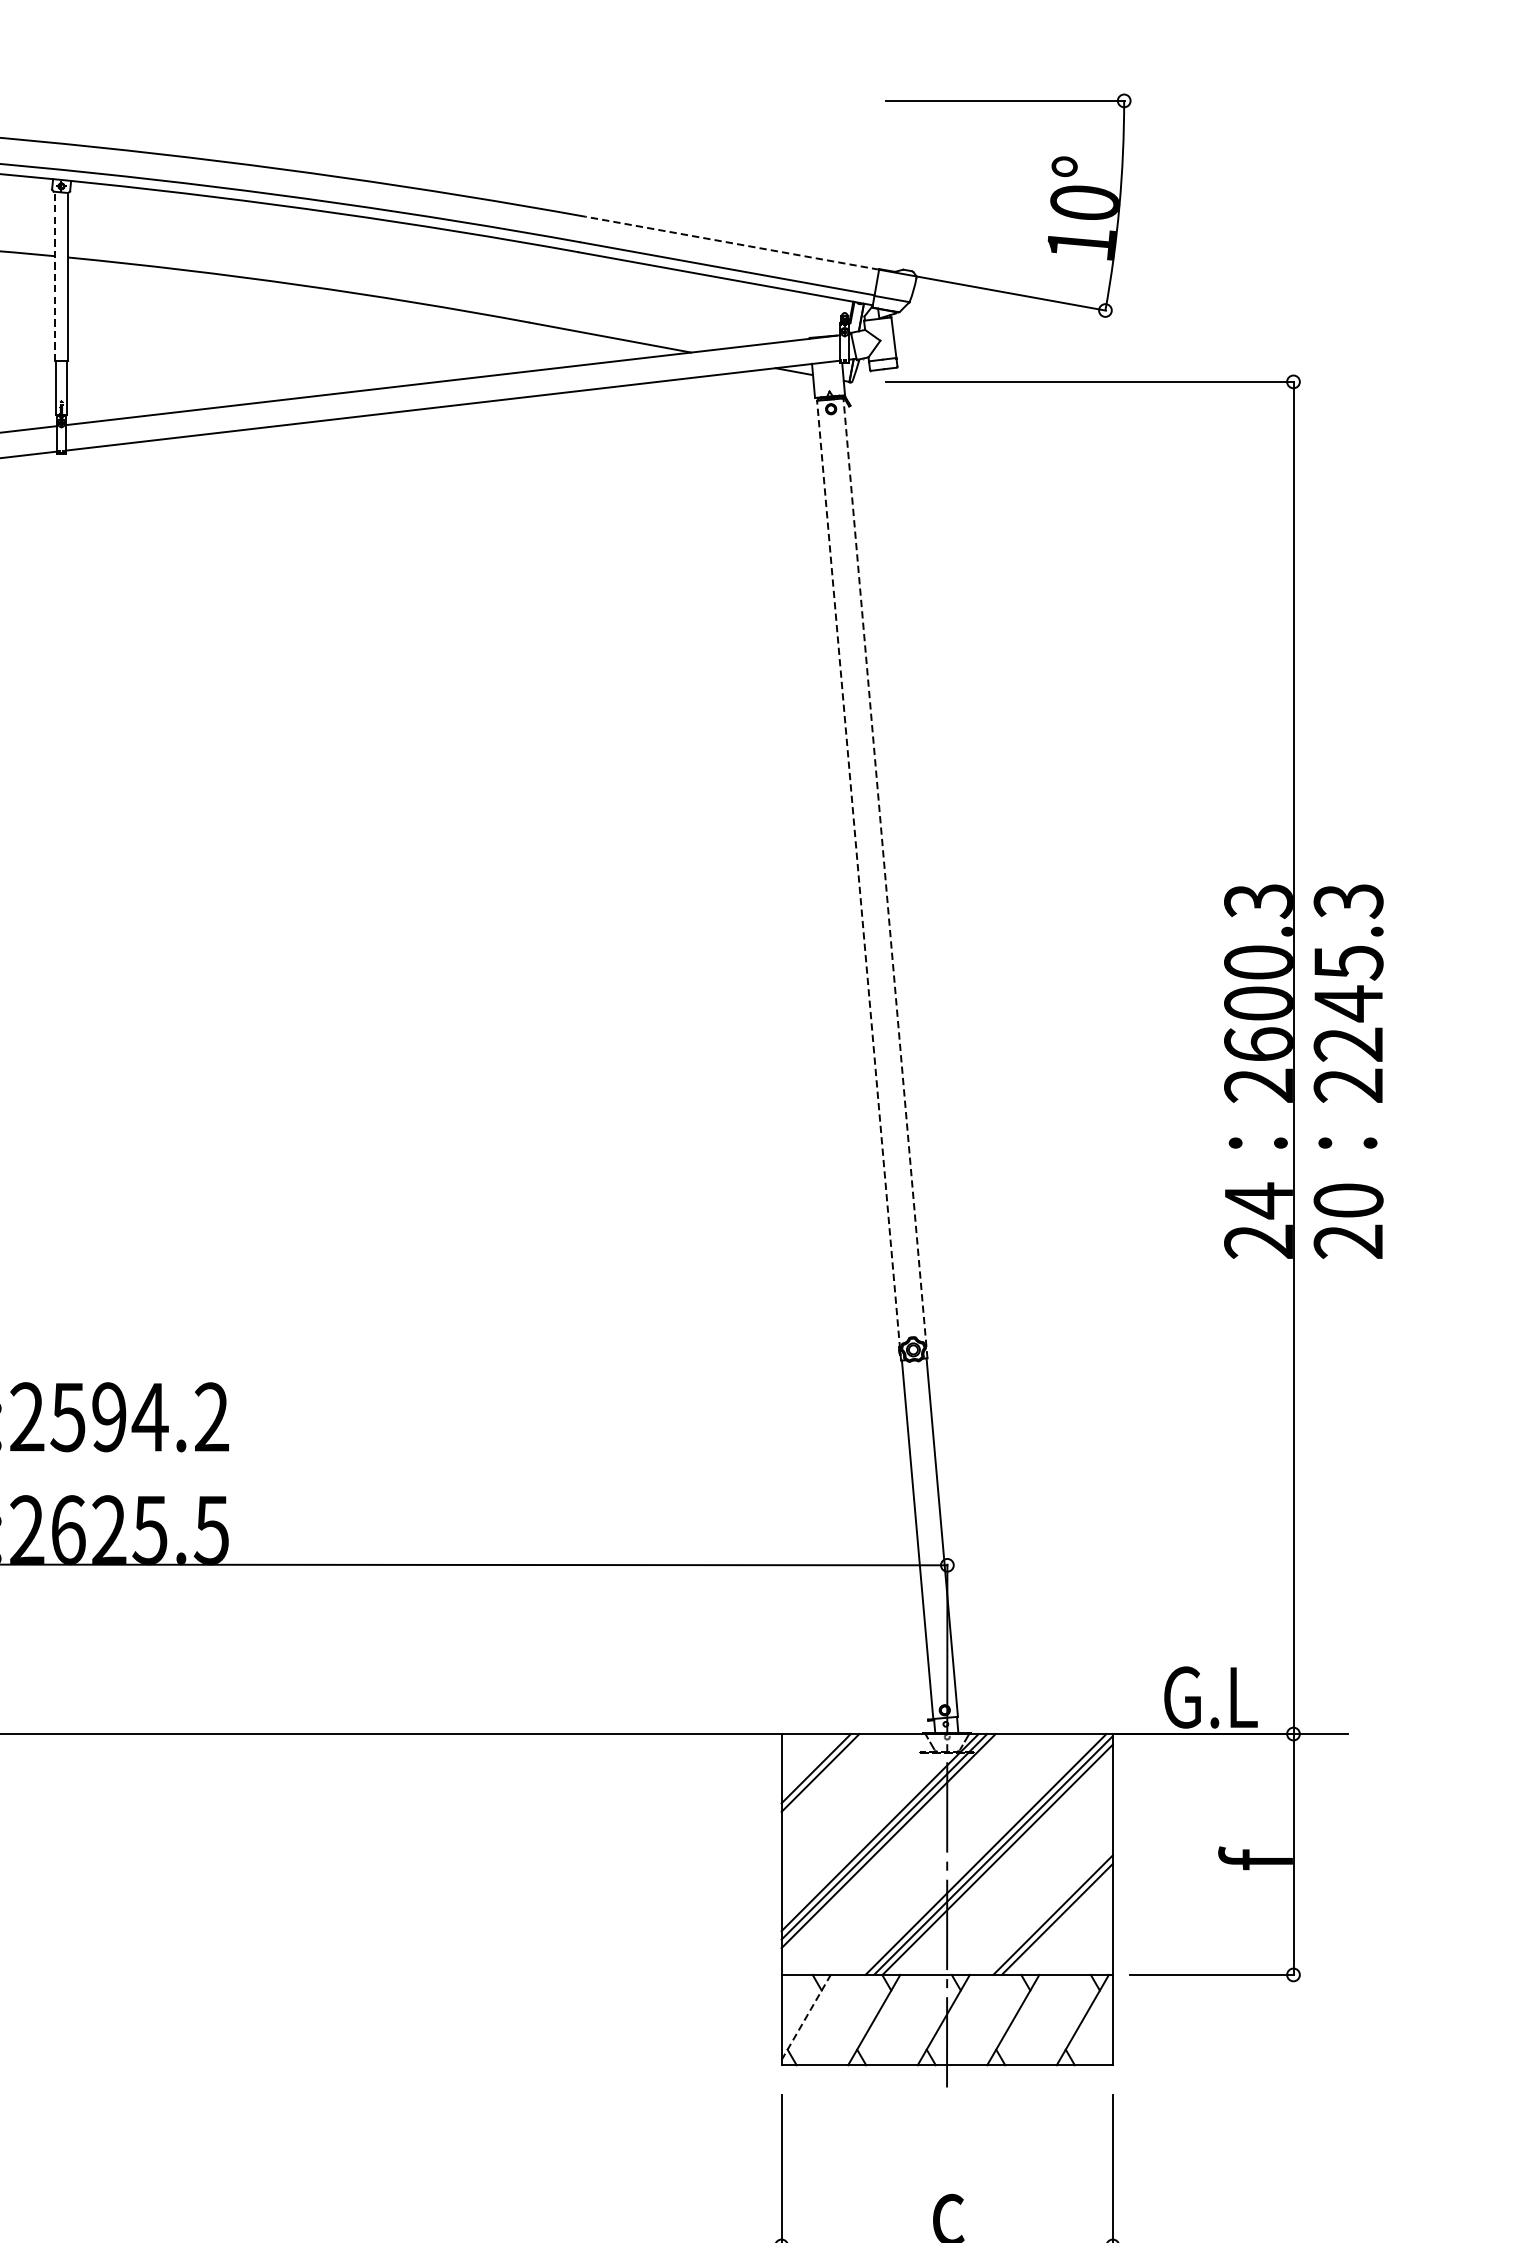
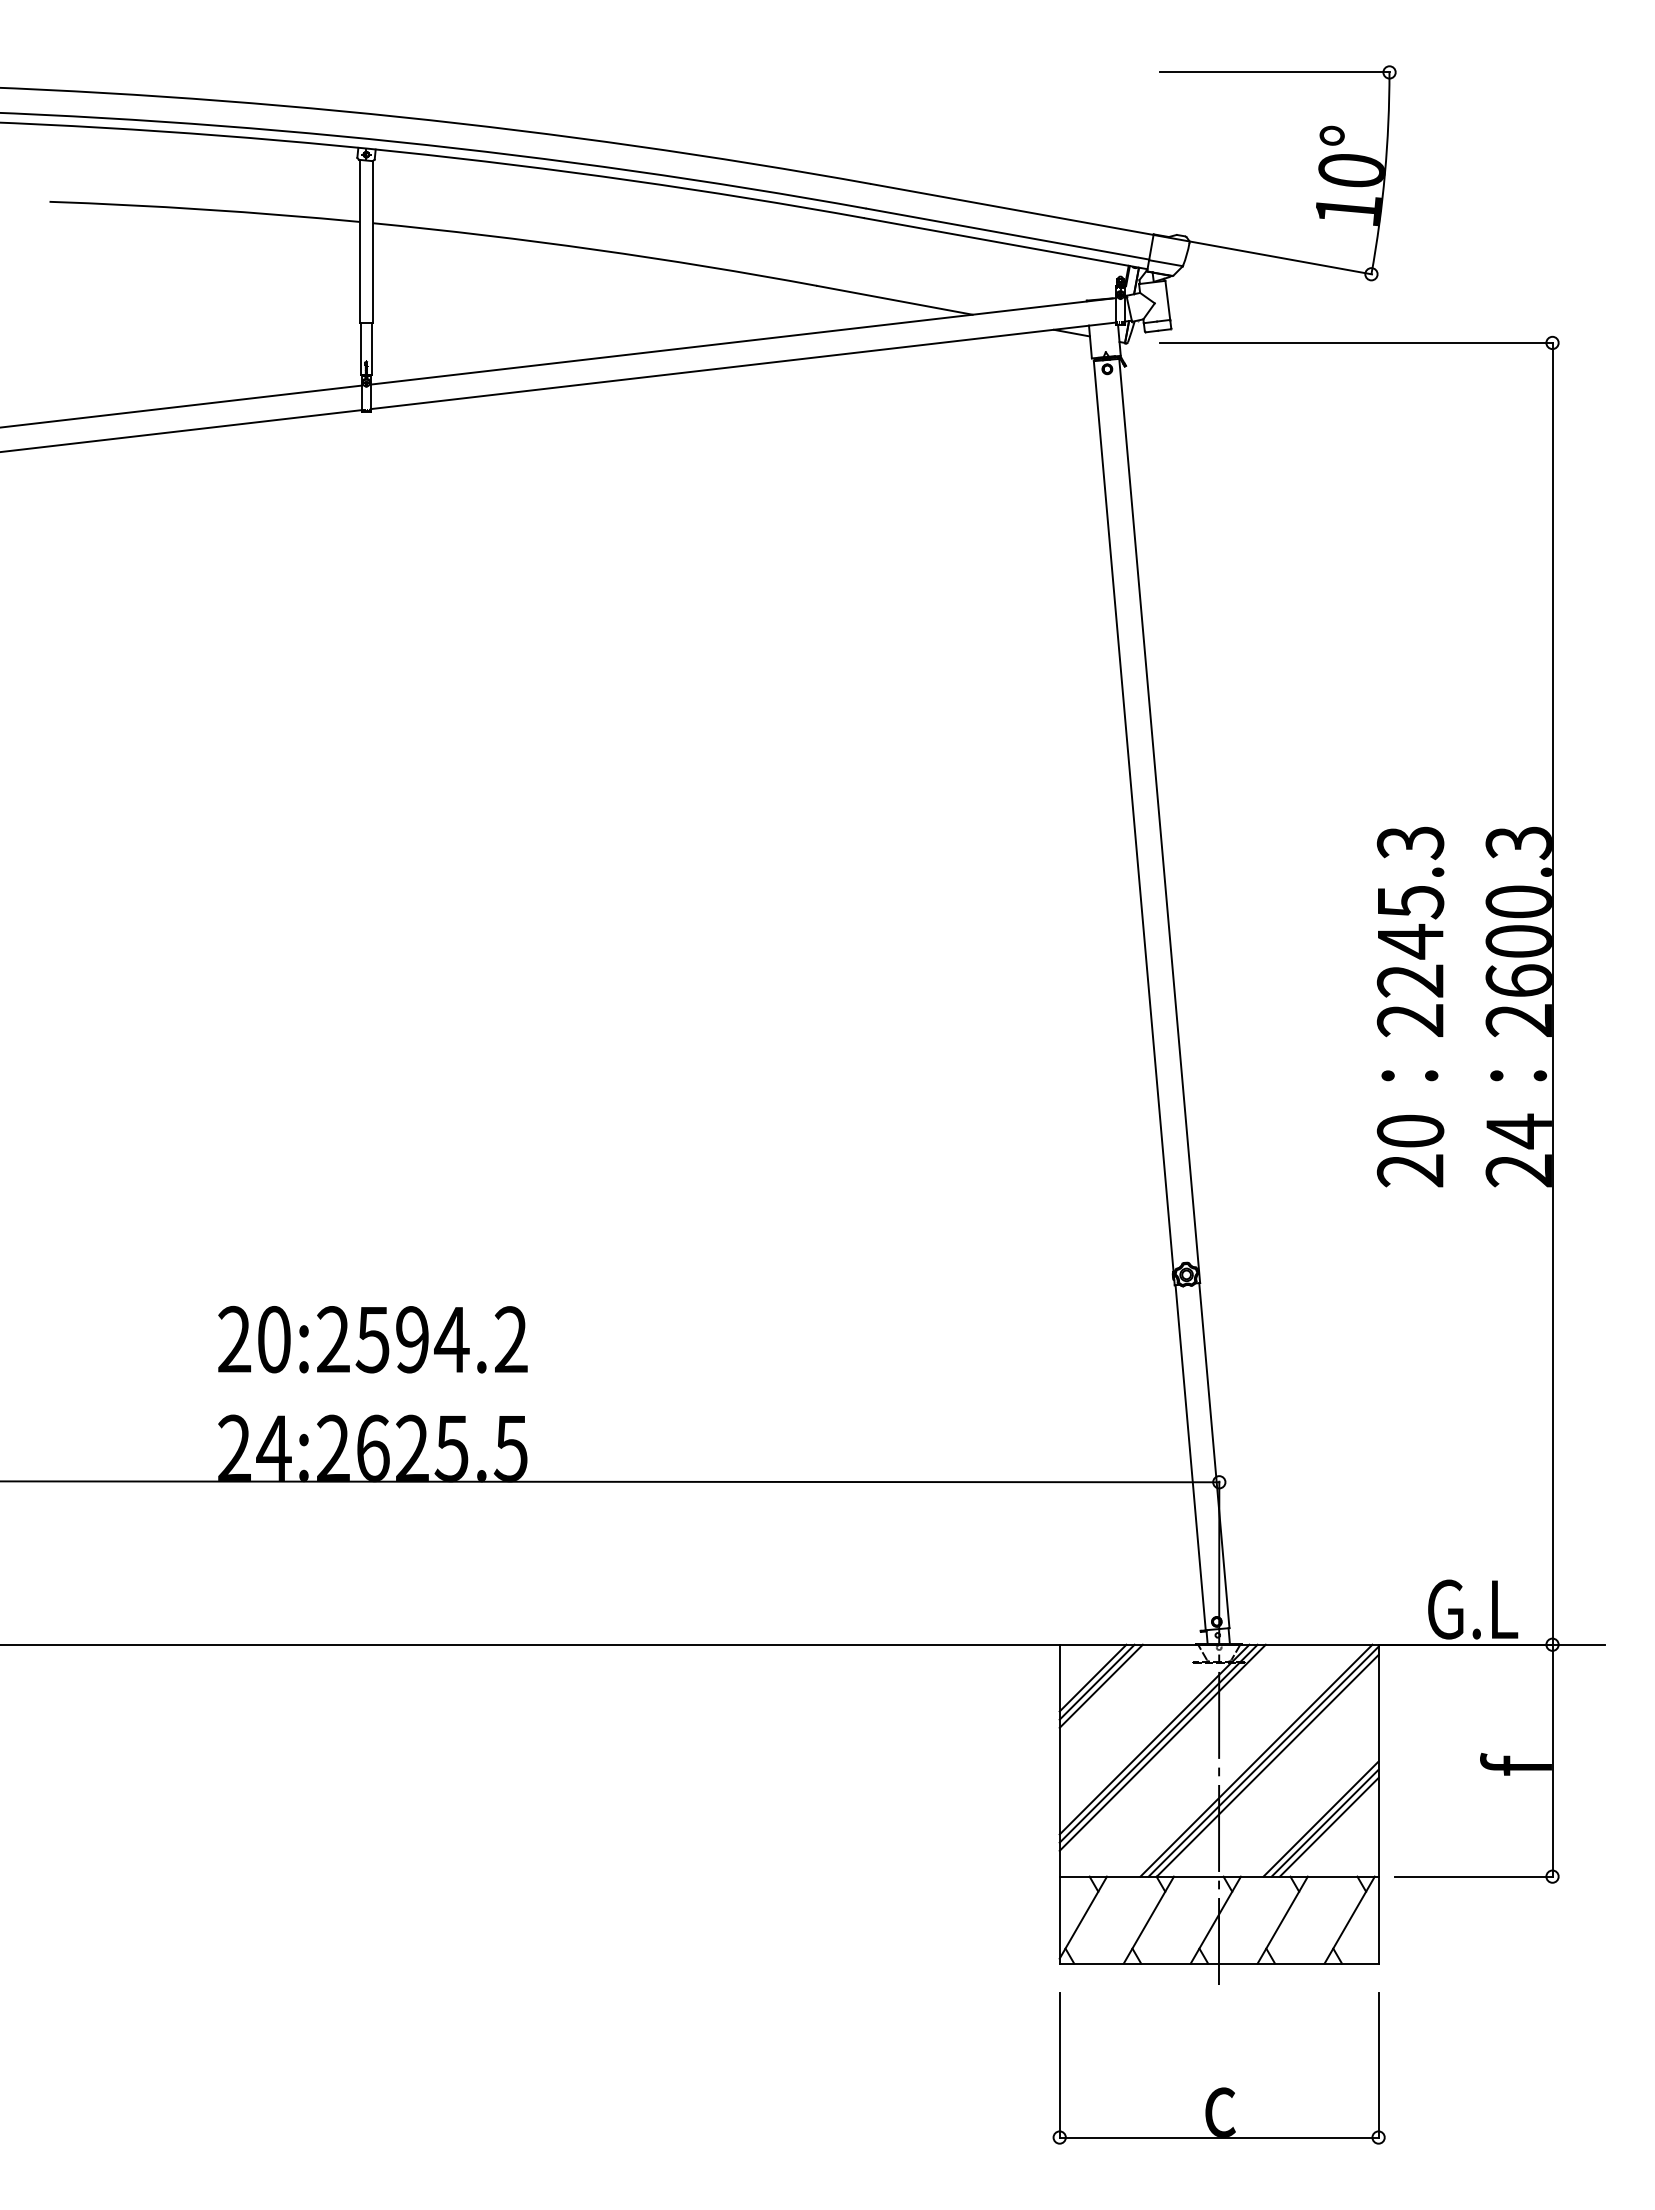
line: (732, 243) -> (1012, 209), dashed -> solid
line: (54, 275) -> (359, 240), dashed -> solid
line: (885, 877) -> (1159, 820), dashed -> solid
line: (859, 881) -> (1134, 823), dashed -> solid
text: (1348, 1071) -> (1410, 1006), moved
line: (823, 1776) -> (1100, 1685), added
line: (1060, 1922) -> (1328, 1826), added
line: (806, 2017) -> (1083, 1917), dashed -> solid

